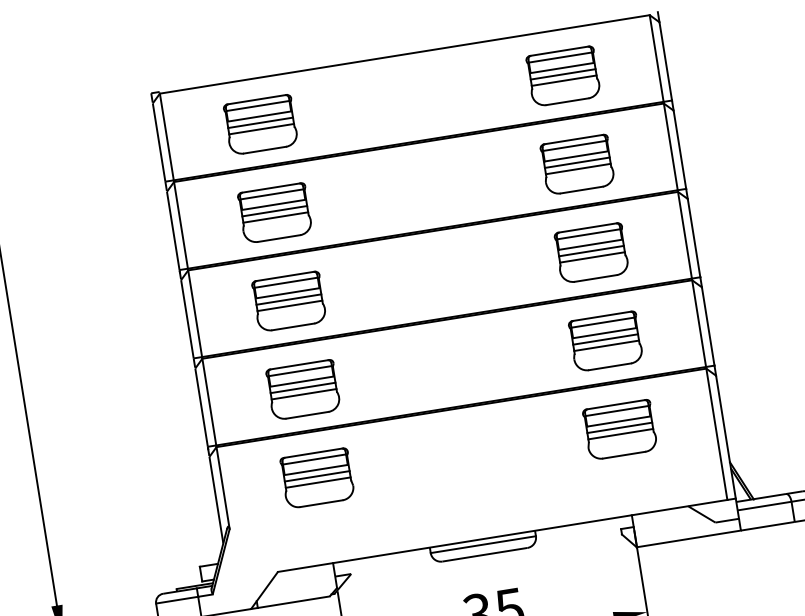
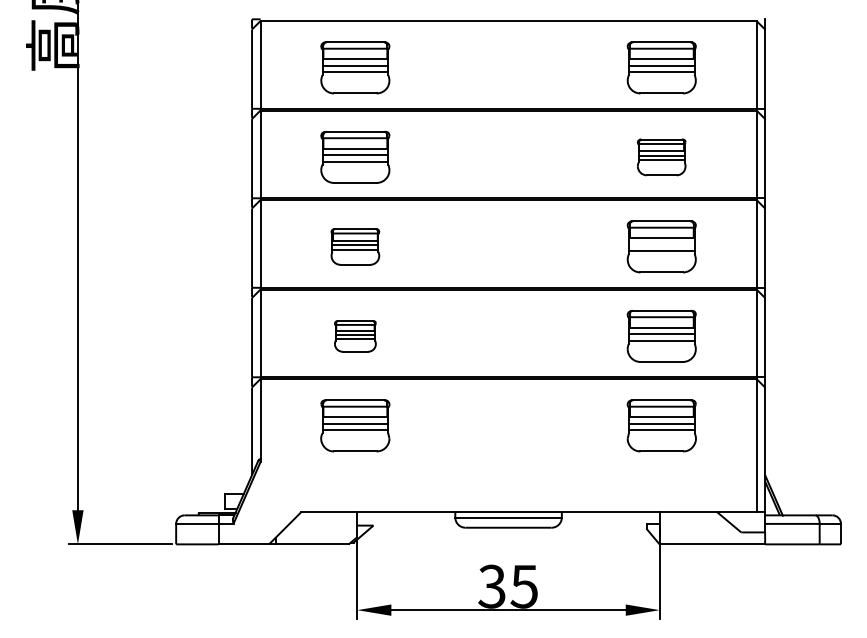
part: (577, 164) -> (661, 157), size x0.7
line: (591, 250) -> (661, 244), removed
part: (289, 301) -> (355, 246), size x0.7
part: (303, 390) -> (355, 336), size x0.6

